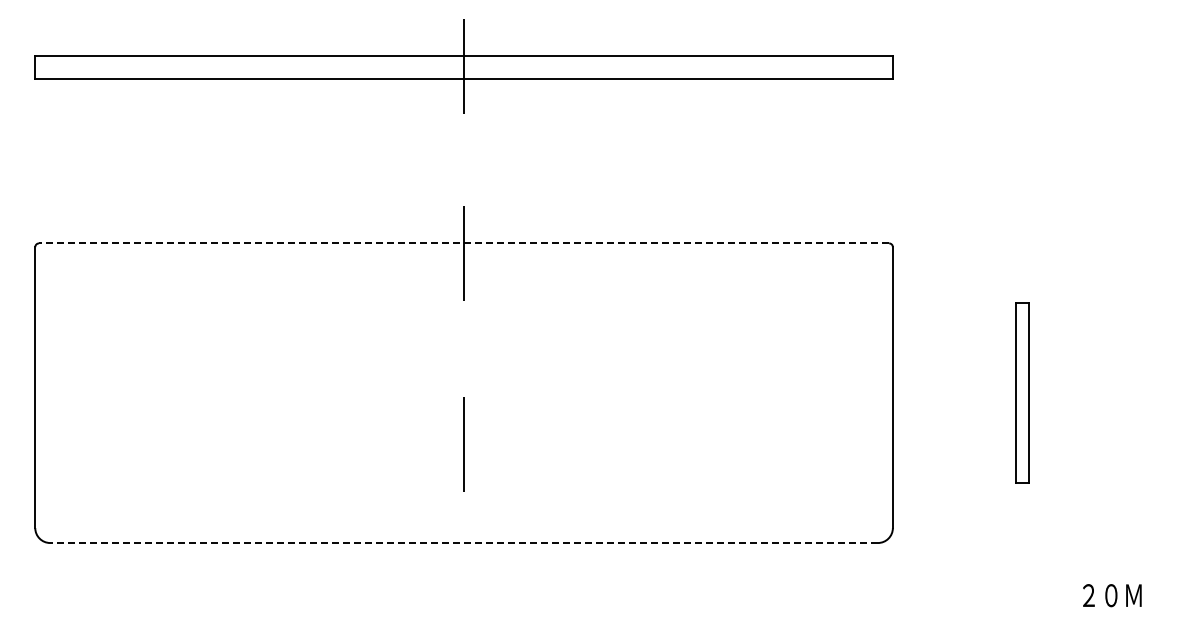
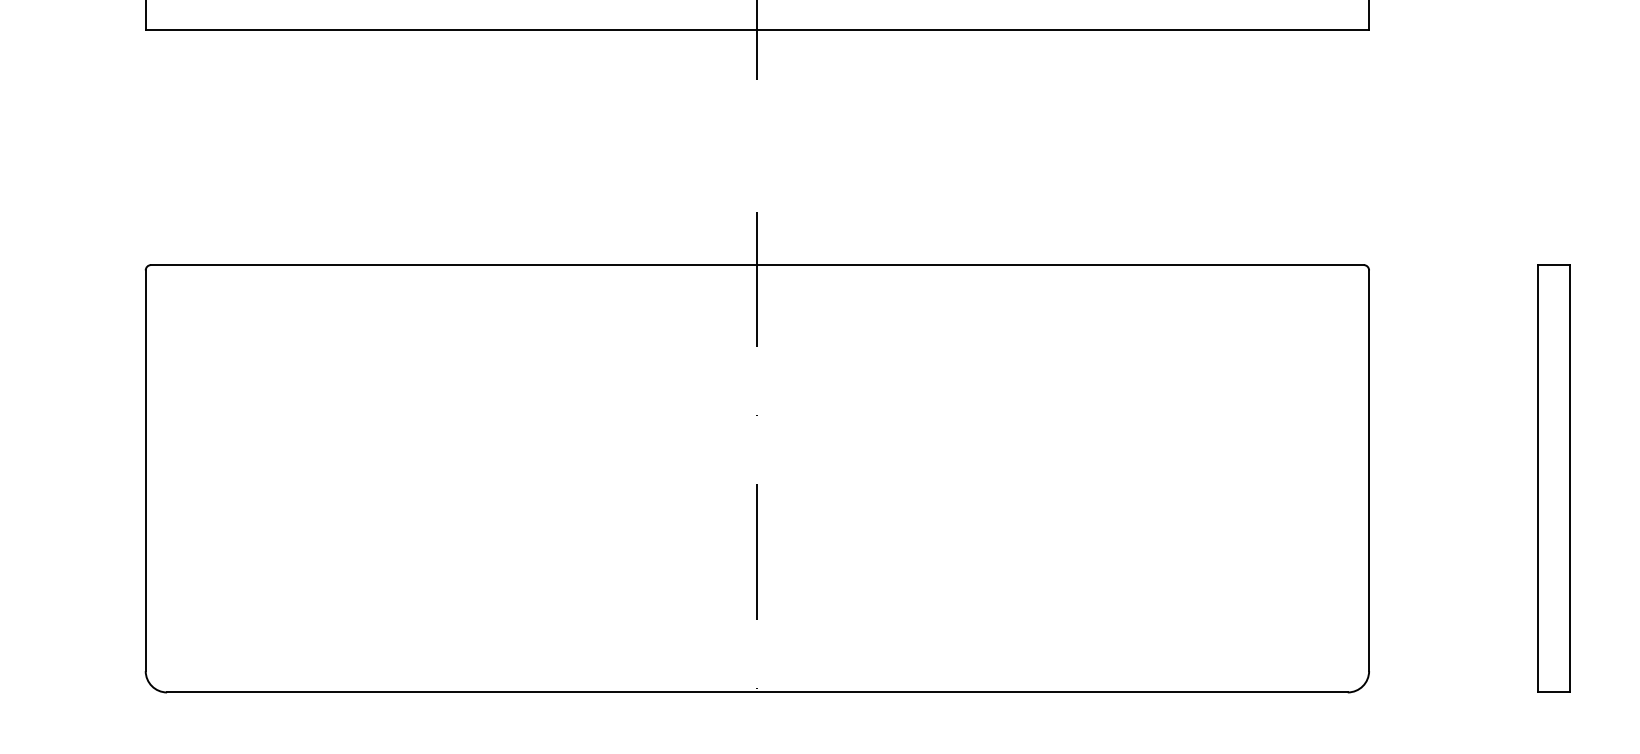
line: (463, 243) -> (756, 265), dashed -> solid
part: (1022, 392) -> (1554, 477), size x1.67
line: (464, 543) -> (758, 693), dashed -> solid

